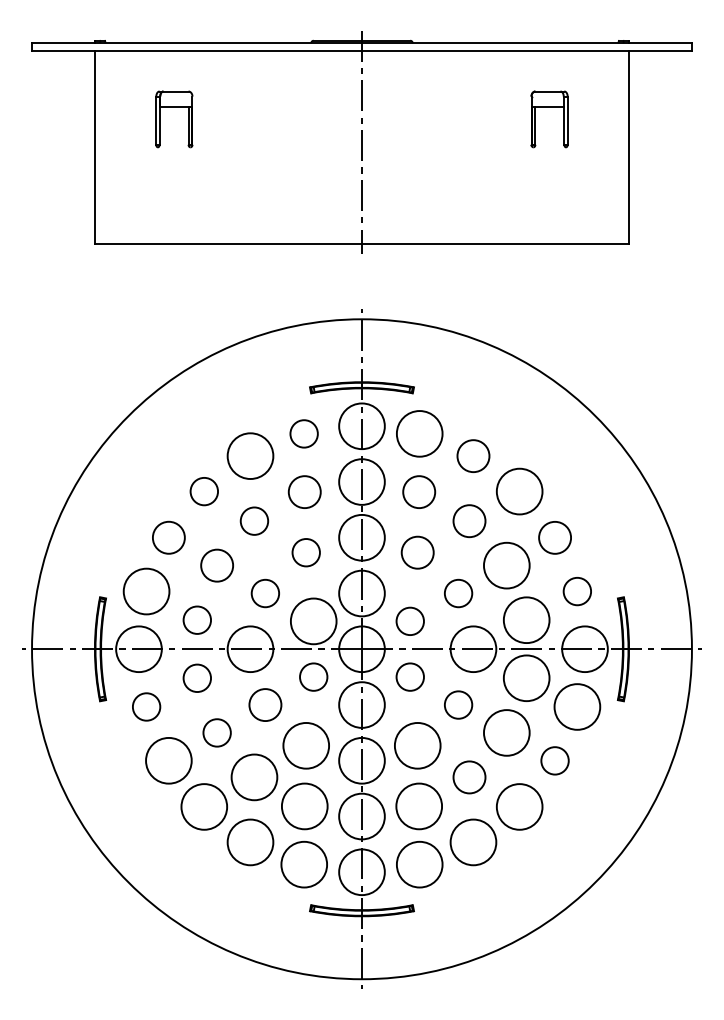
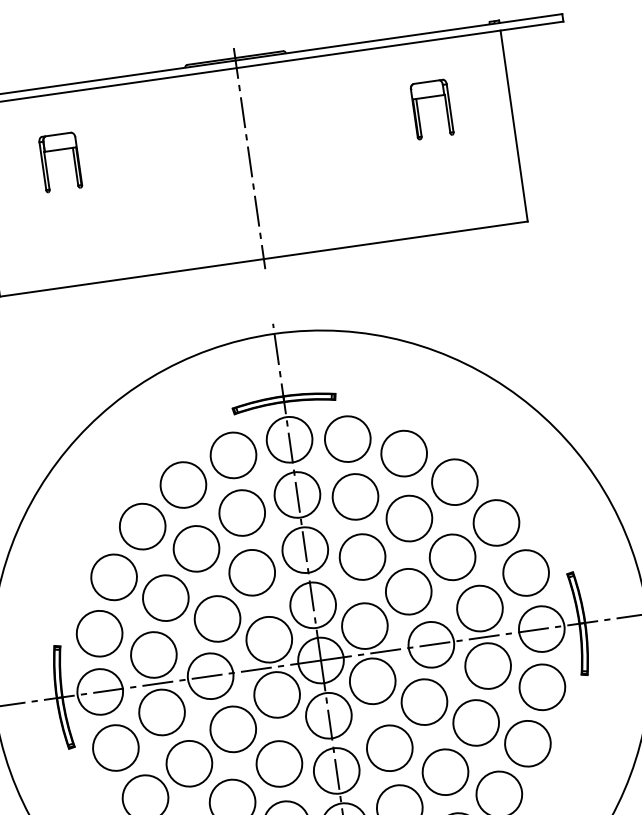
circle: (303, 433) -> (232, 455), size x1.67
circle: (473, 456) -> (404, 453), size x1.43
circle: (204, 491) -> (142, 526), size x1.67
circle: (304, 491) -> (241, 512), size x1.43
circle: (419, 491) -> (355, 496), size x1.43
circle: (254, 521) -> (196, 549), size x1.67
circle: (469, 521) -> (409, 518), size x1.43
circle: (168, 537) -> (113, 577), size x1.43
circle: (554, 537) -> (495, 522), size x1.43
circle: (306, 552) -> (252, 572), size x1.67
circle: (417, 552) -> (362, 556), size x1.43
circle: (217, 565) -> (166, 597), size x1.43
circle: (577, 591) -> (526, 572), size x1.67
circle: (265, 593) -> (217, 618), size x1.67
circle: (458, 593) -> (408, 591), size x1.67
circle: (197, 620) -> (154, 655), size x1.67
circle: (410, 621) -> (365, 626), size x1.67
circle: (313, 676) -> (276, 694), size x1.67
circle: (410, 676) -> (372, 680), size x1.67
circle: (197, 678) -> (162, 712), size x1.67
circle: (265, 704) -> (233, 728), size x1.43
circle: (458, 704) -> (424, 701), size x1.67
circle: (146, 706) -> (115, 747), size x1.67
circle: (217, 732) -> (189, 763), size x1.67
circle: (554, 760) -> (527, 743), size x1.67
circle: (469, 777) -> (445, 772), size x1.43

